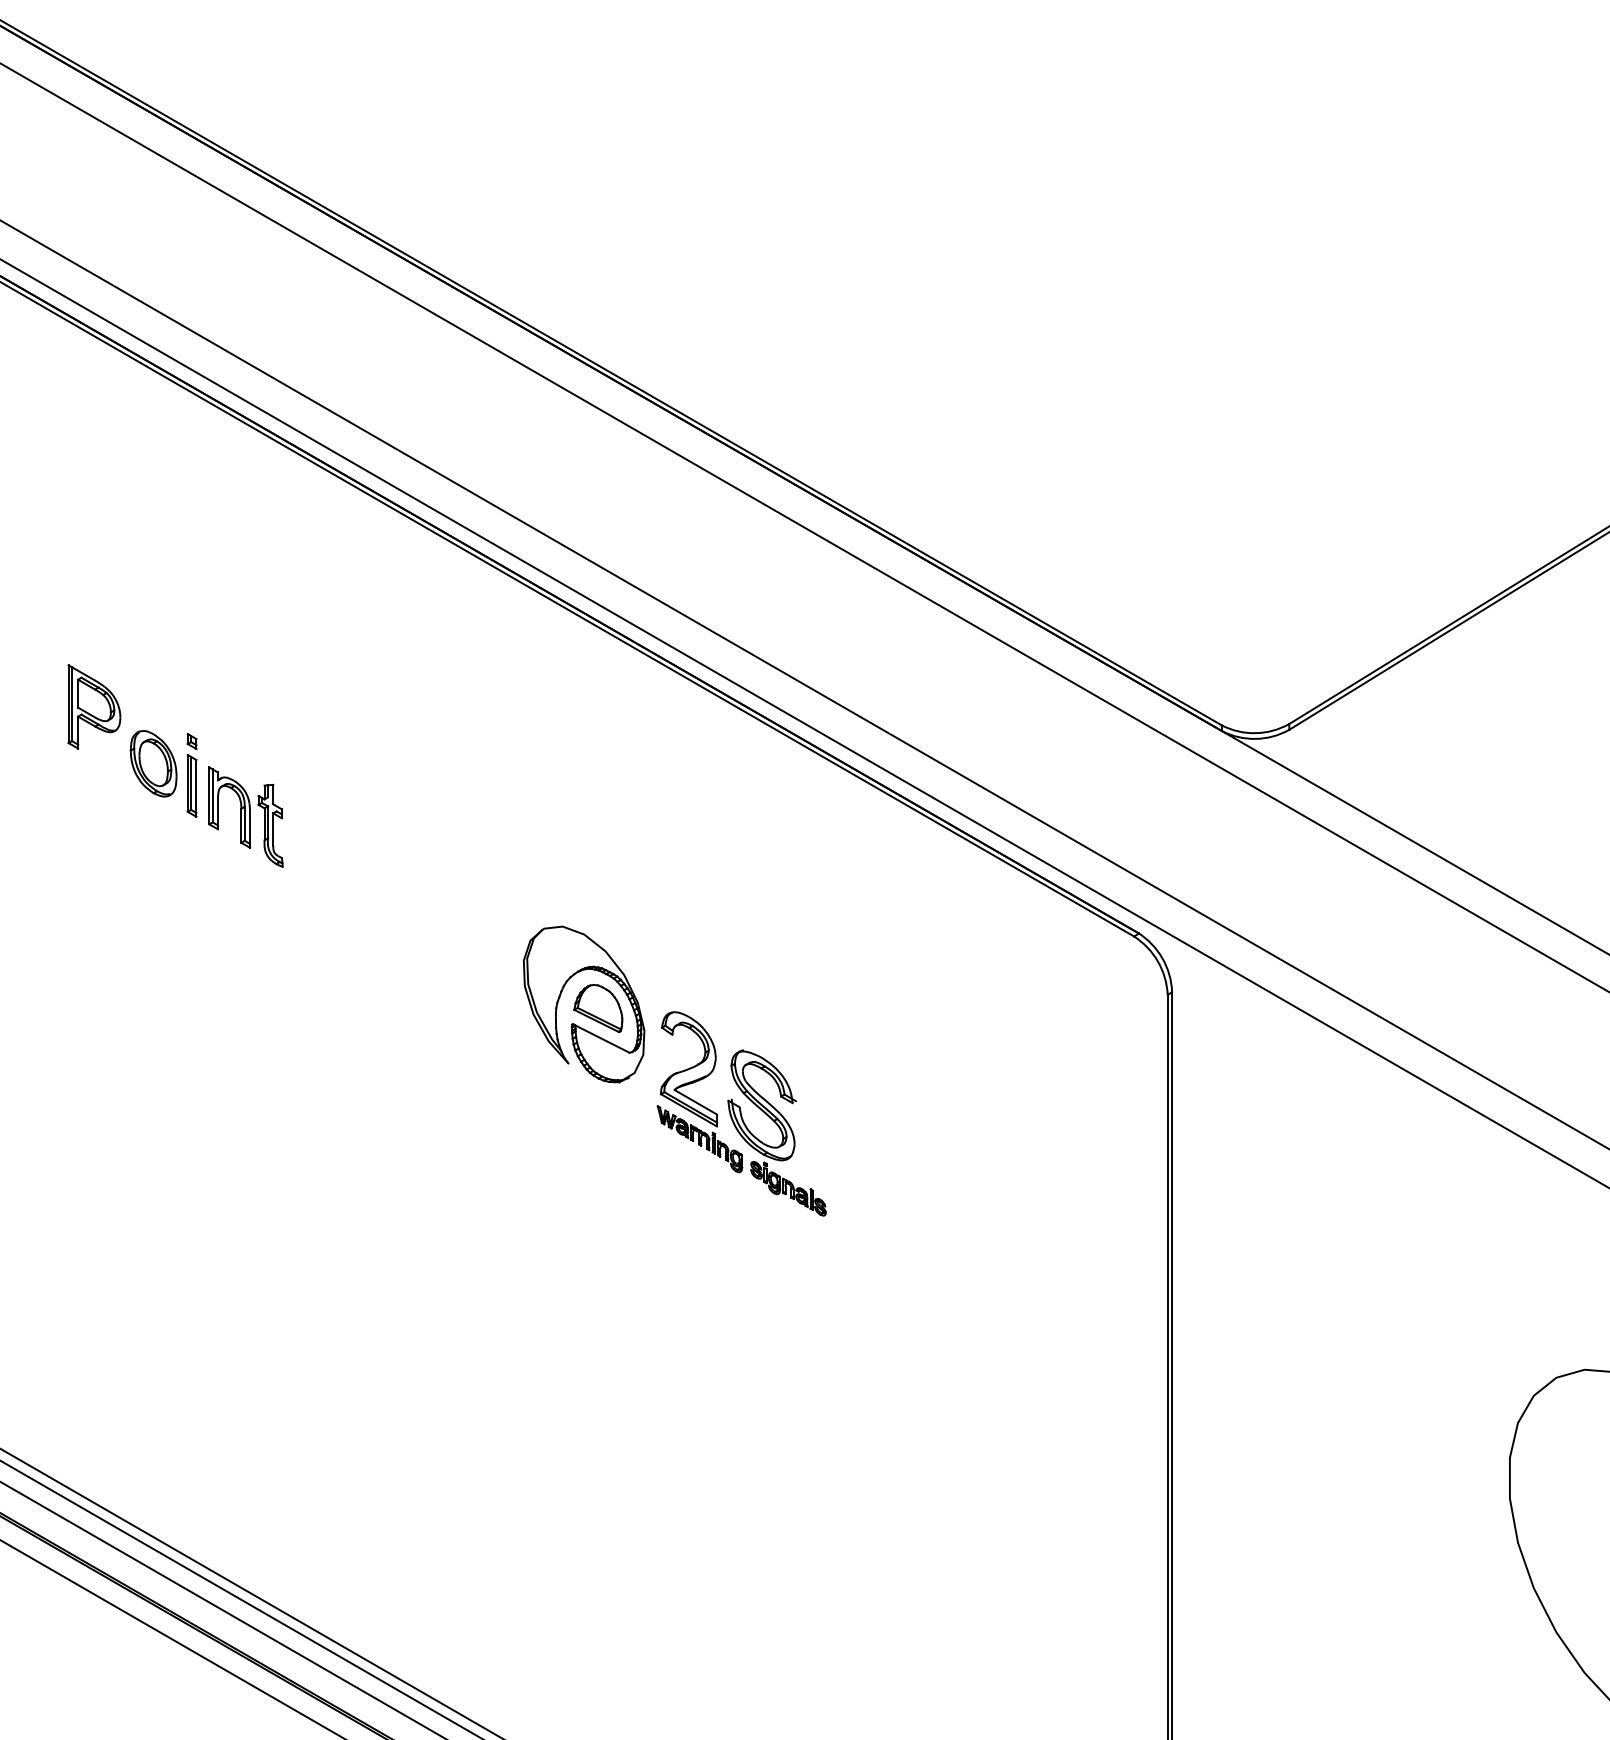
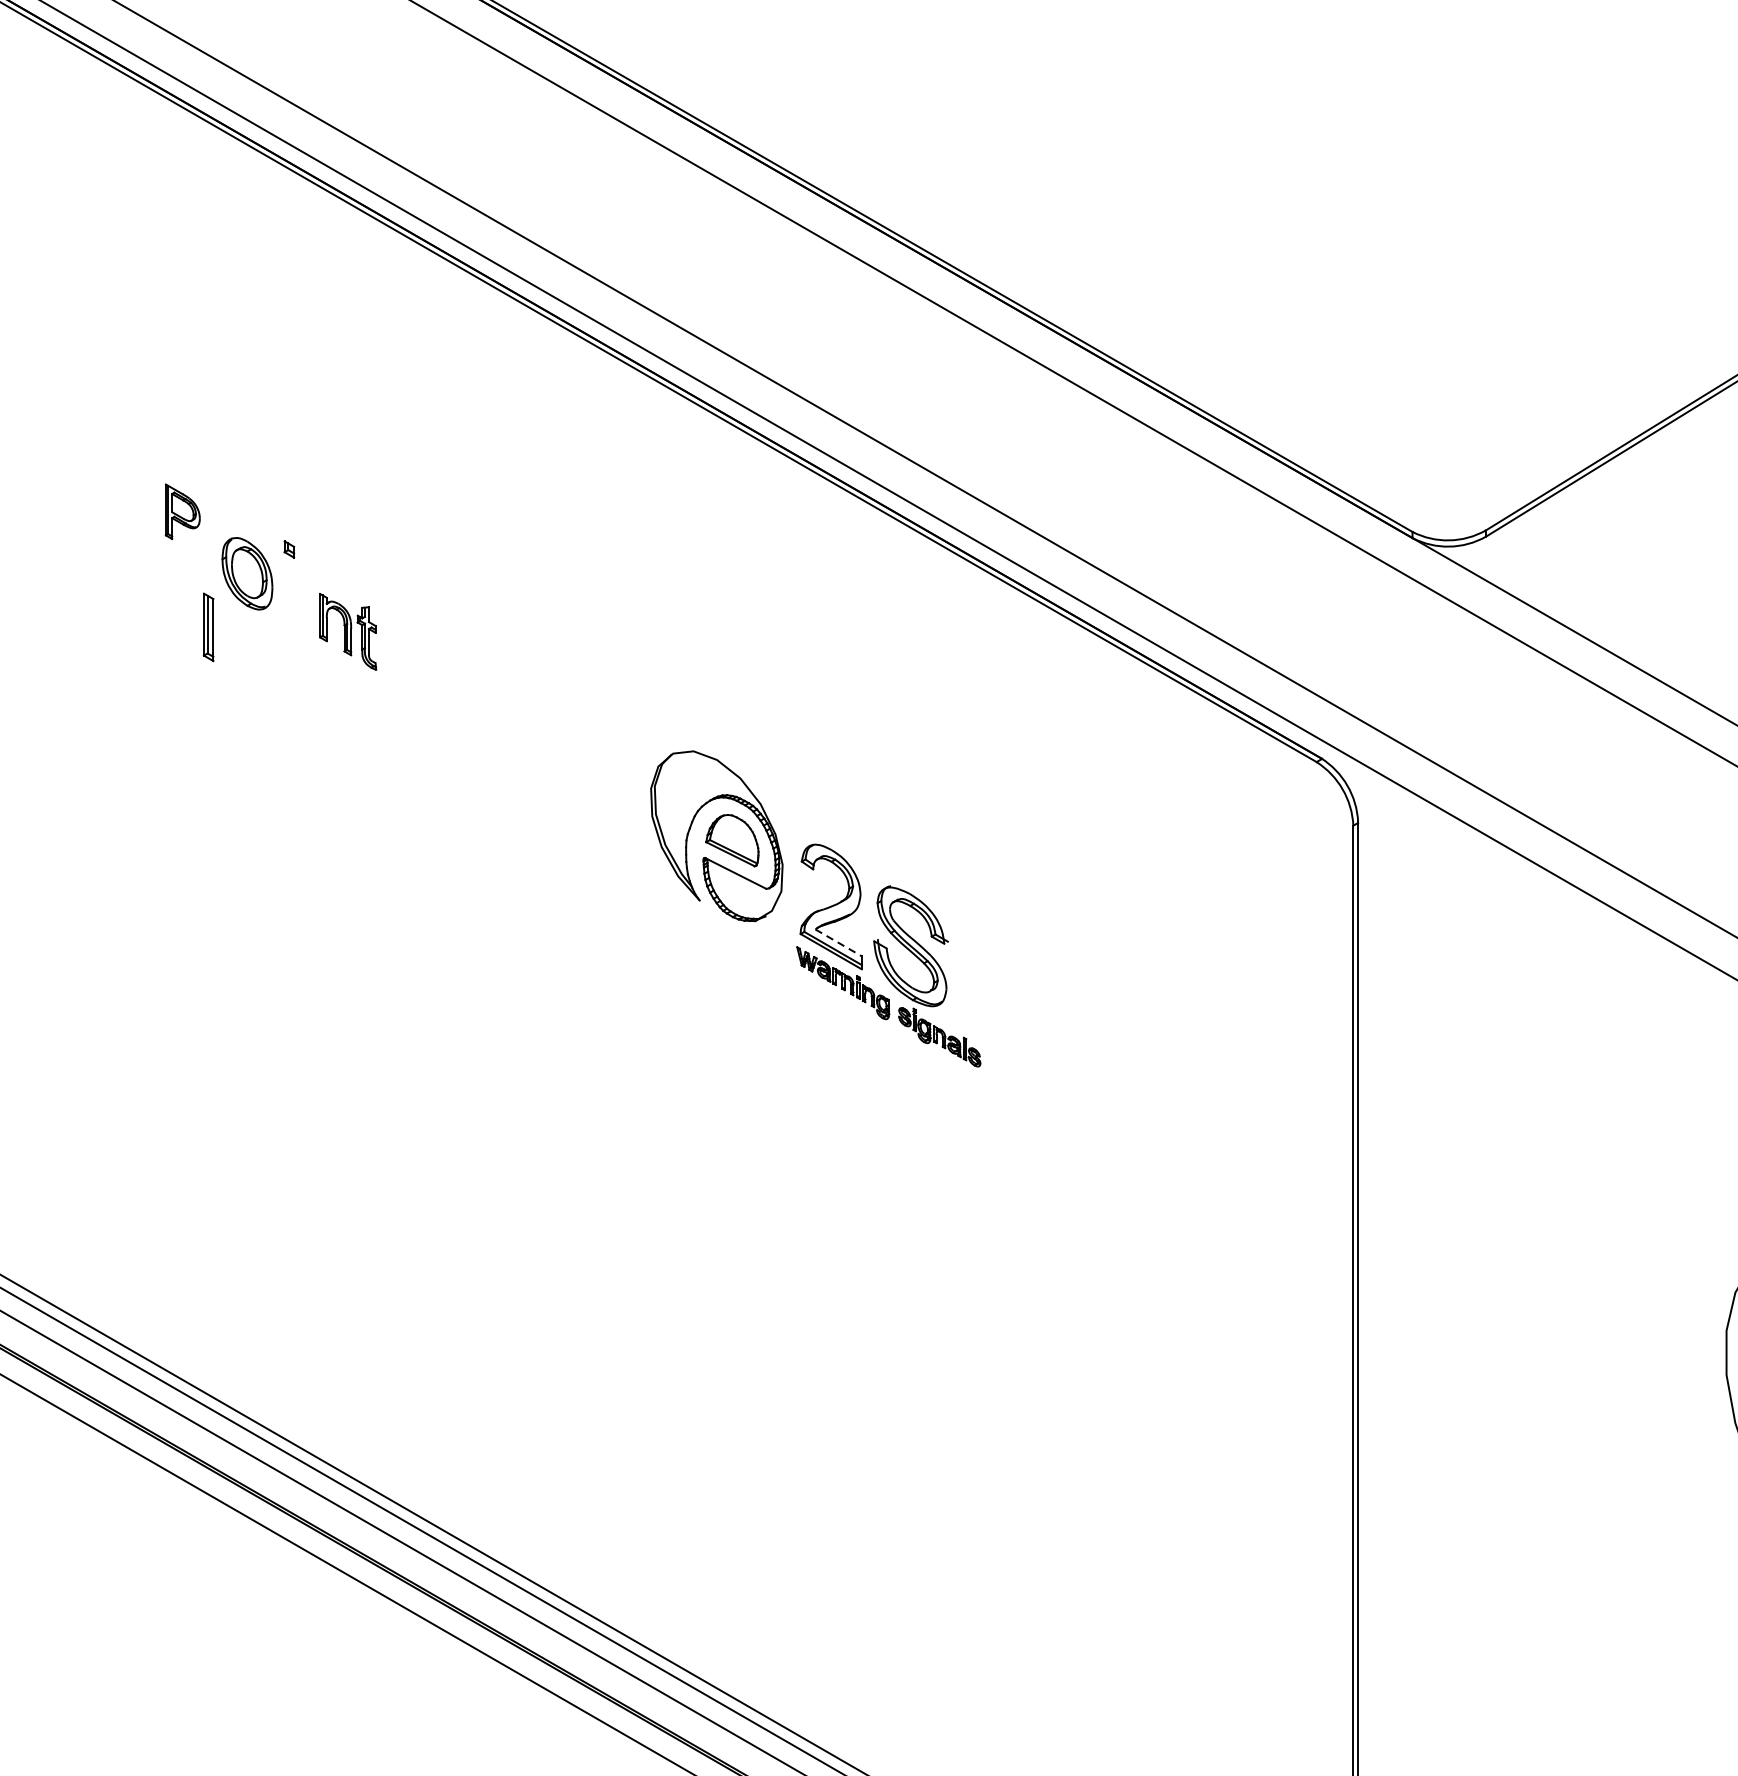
part: (94, 706) -> (182, 511), size x0.6
part: (191, 785) -> (207, 626), moved
part: (245, 816) -> (347, 631), size x0.7
line: (695, 1102) -> (838, 943), solid -> dashed

